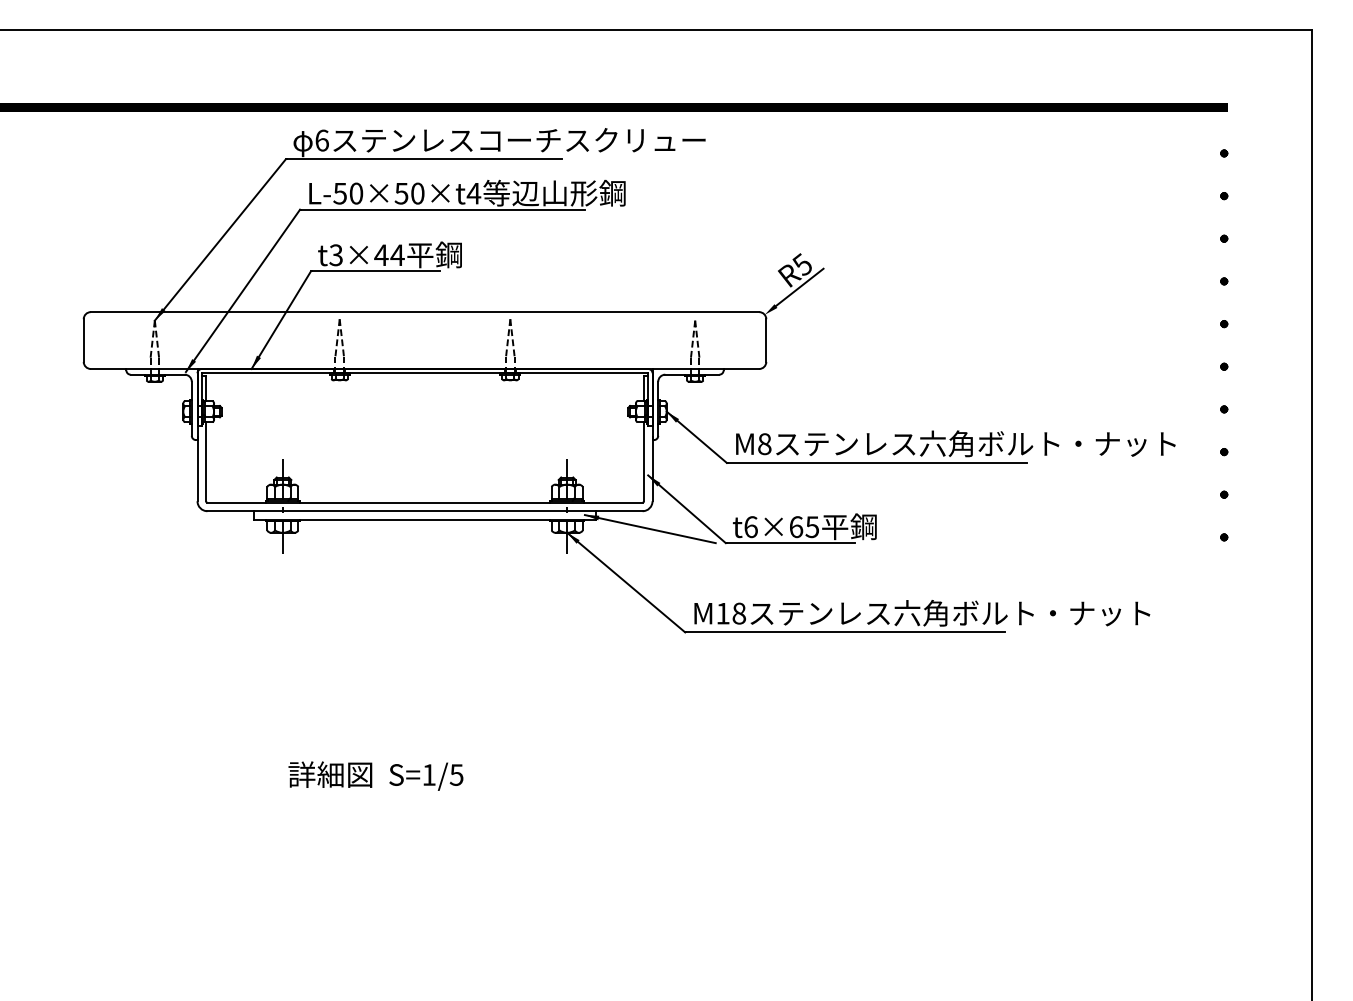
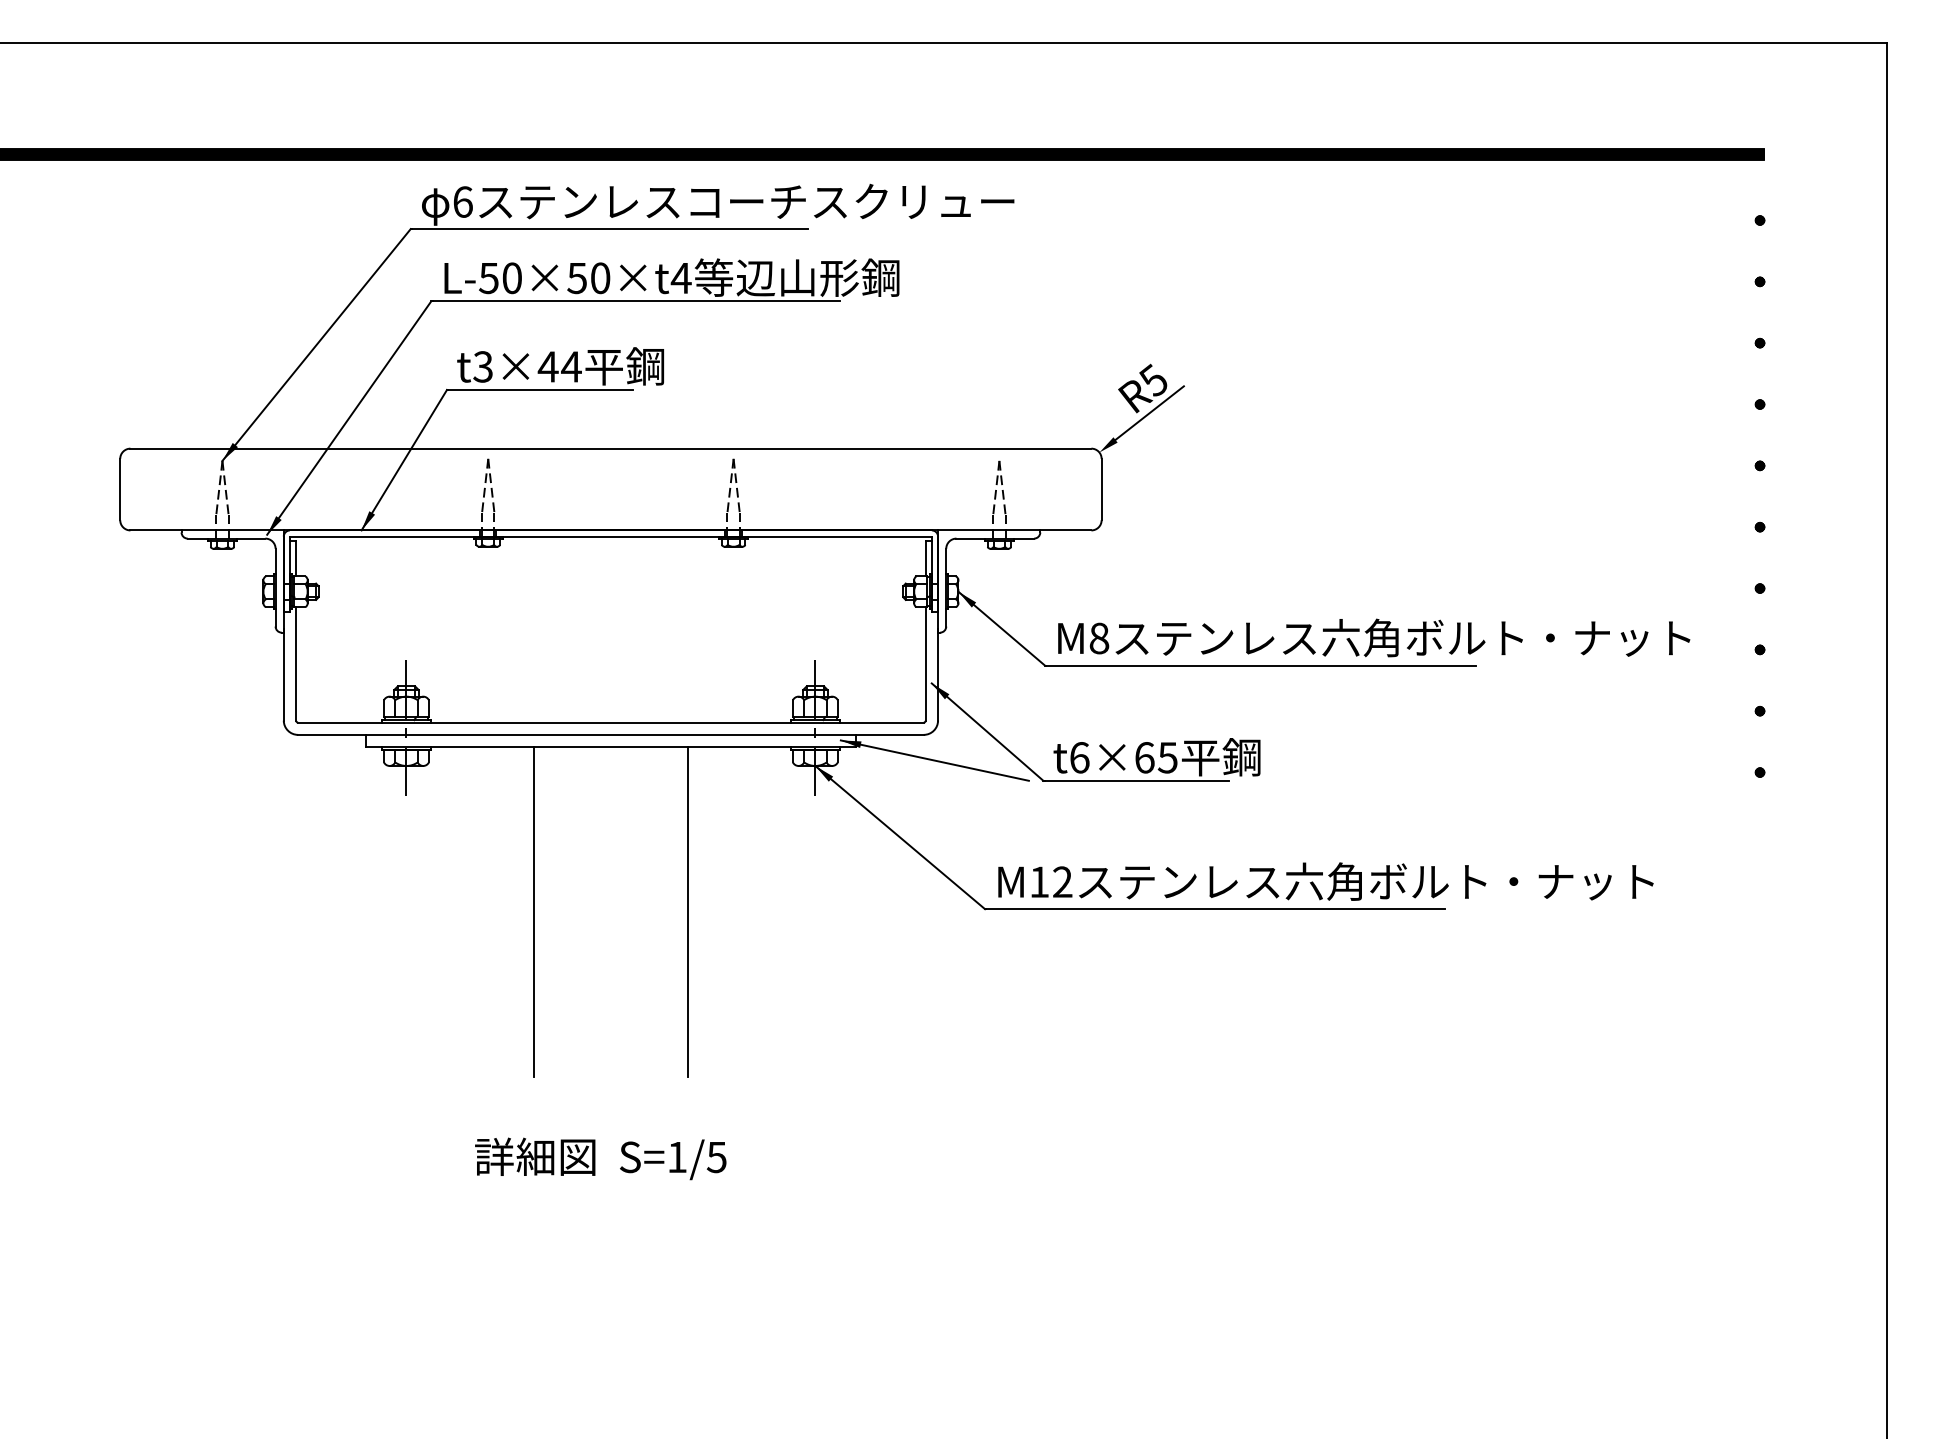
text: (738, 613) -> (1061, 881), M18 -> M12
line: (371, 634) -> (533, 912), added
line: (478, 634) -> (687, 912), added
text: (375, 775) -> (600, 1158), moved

